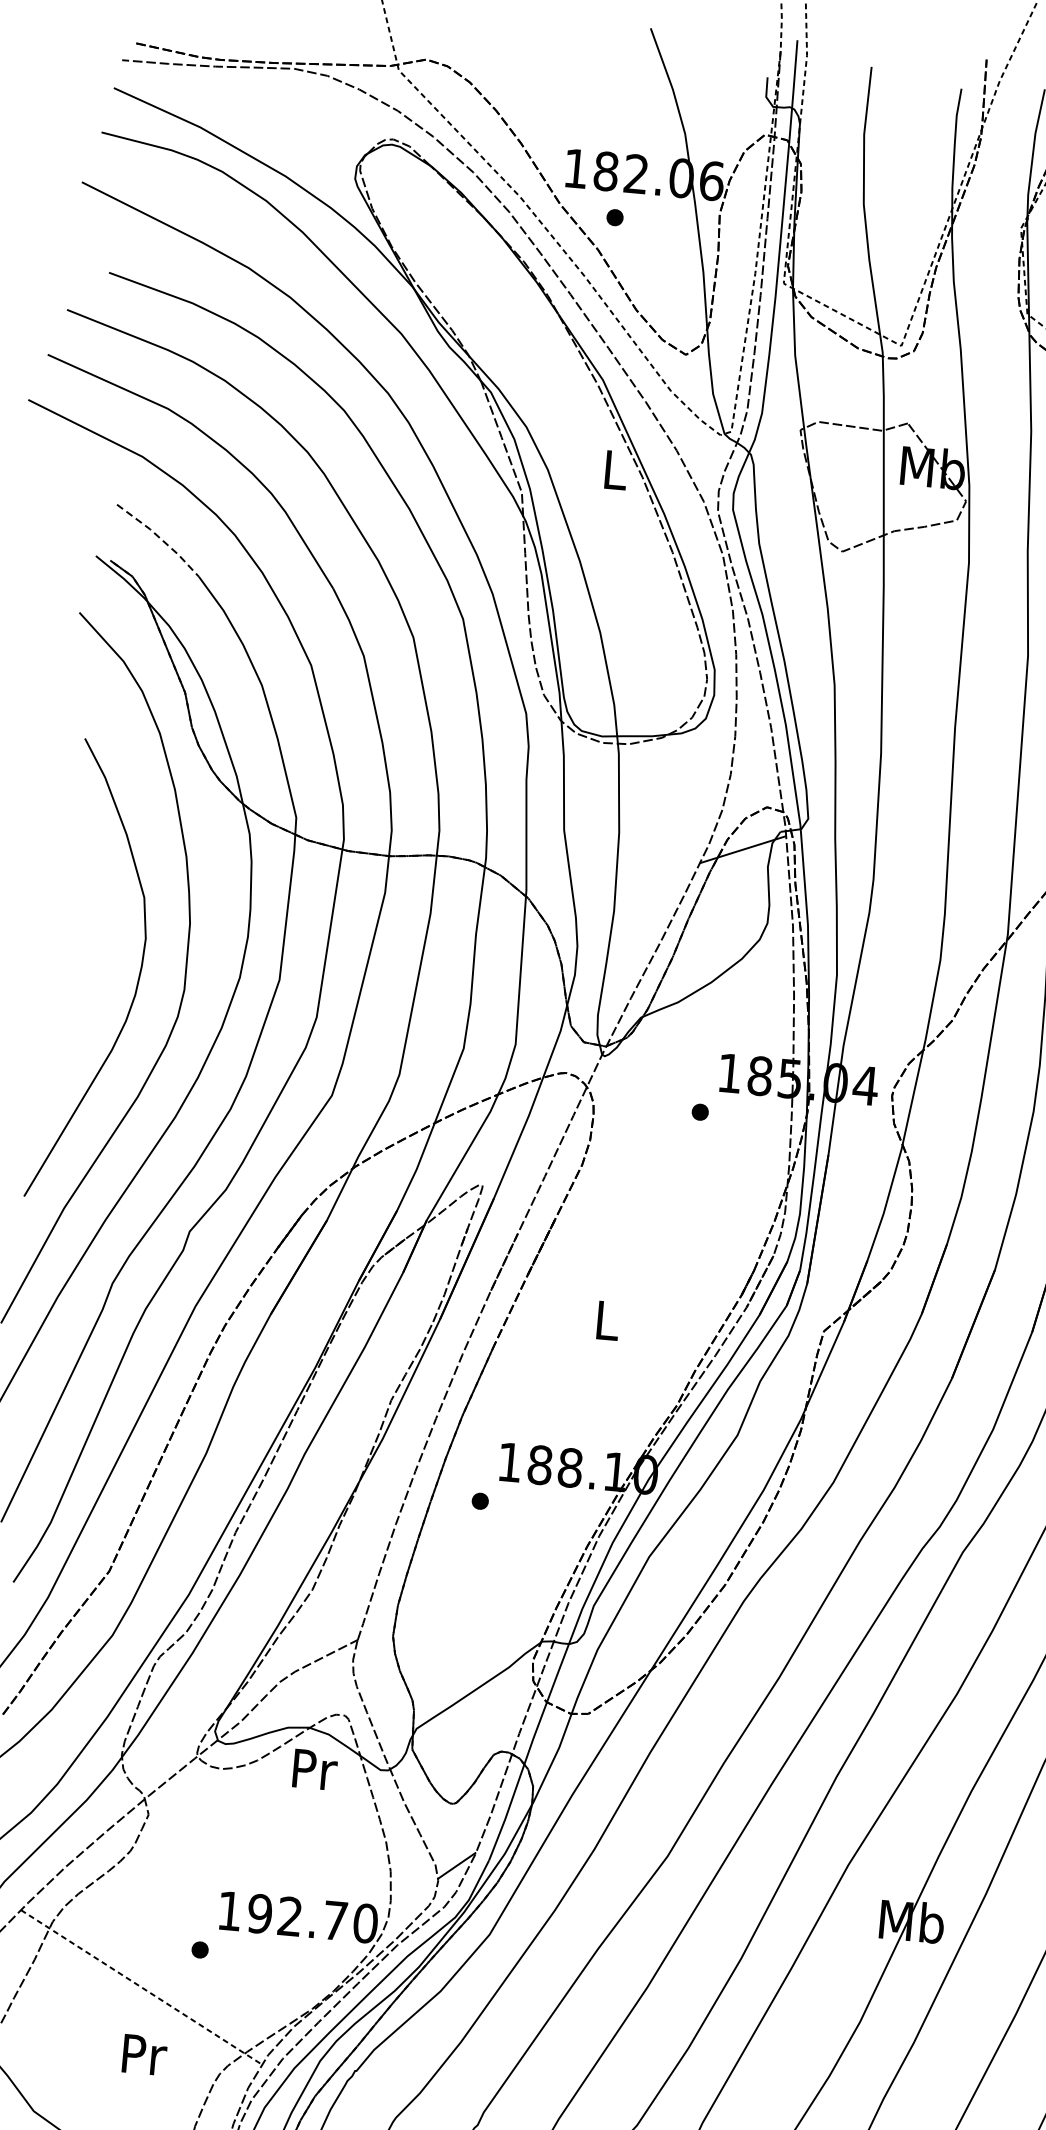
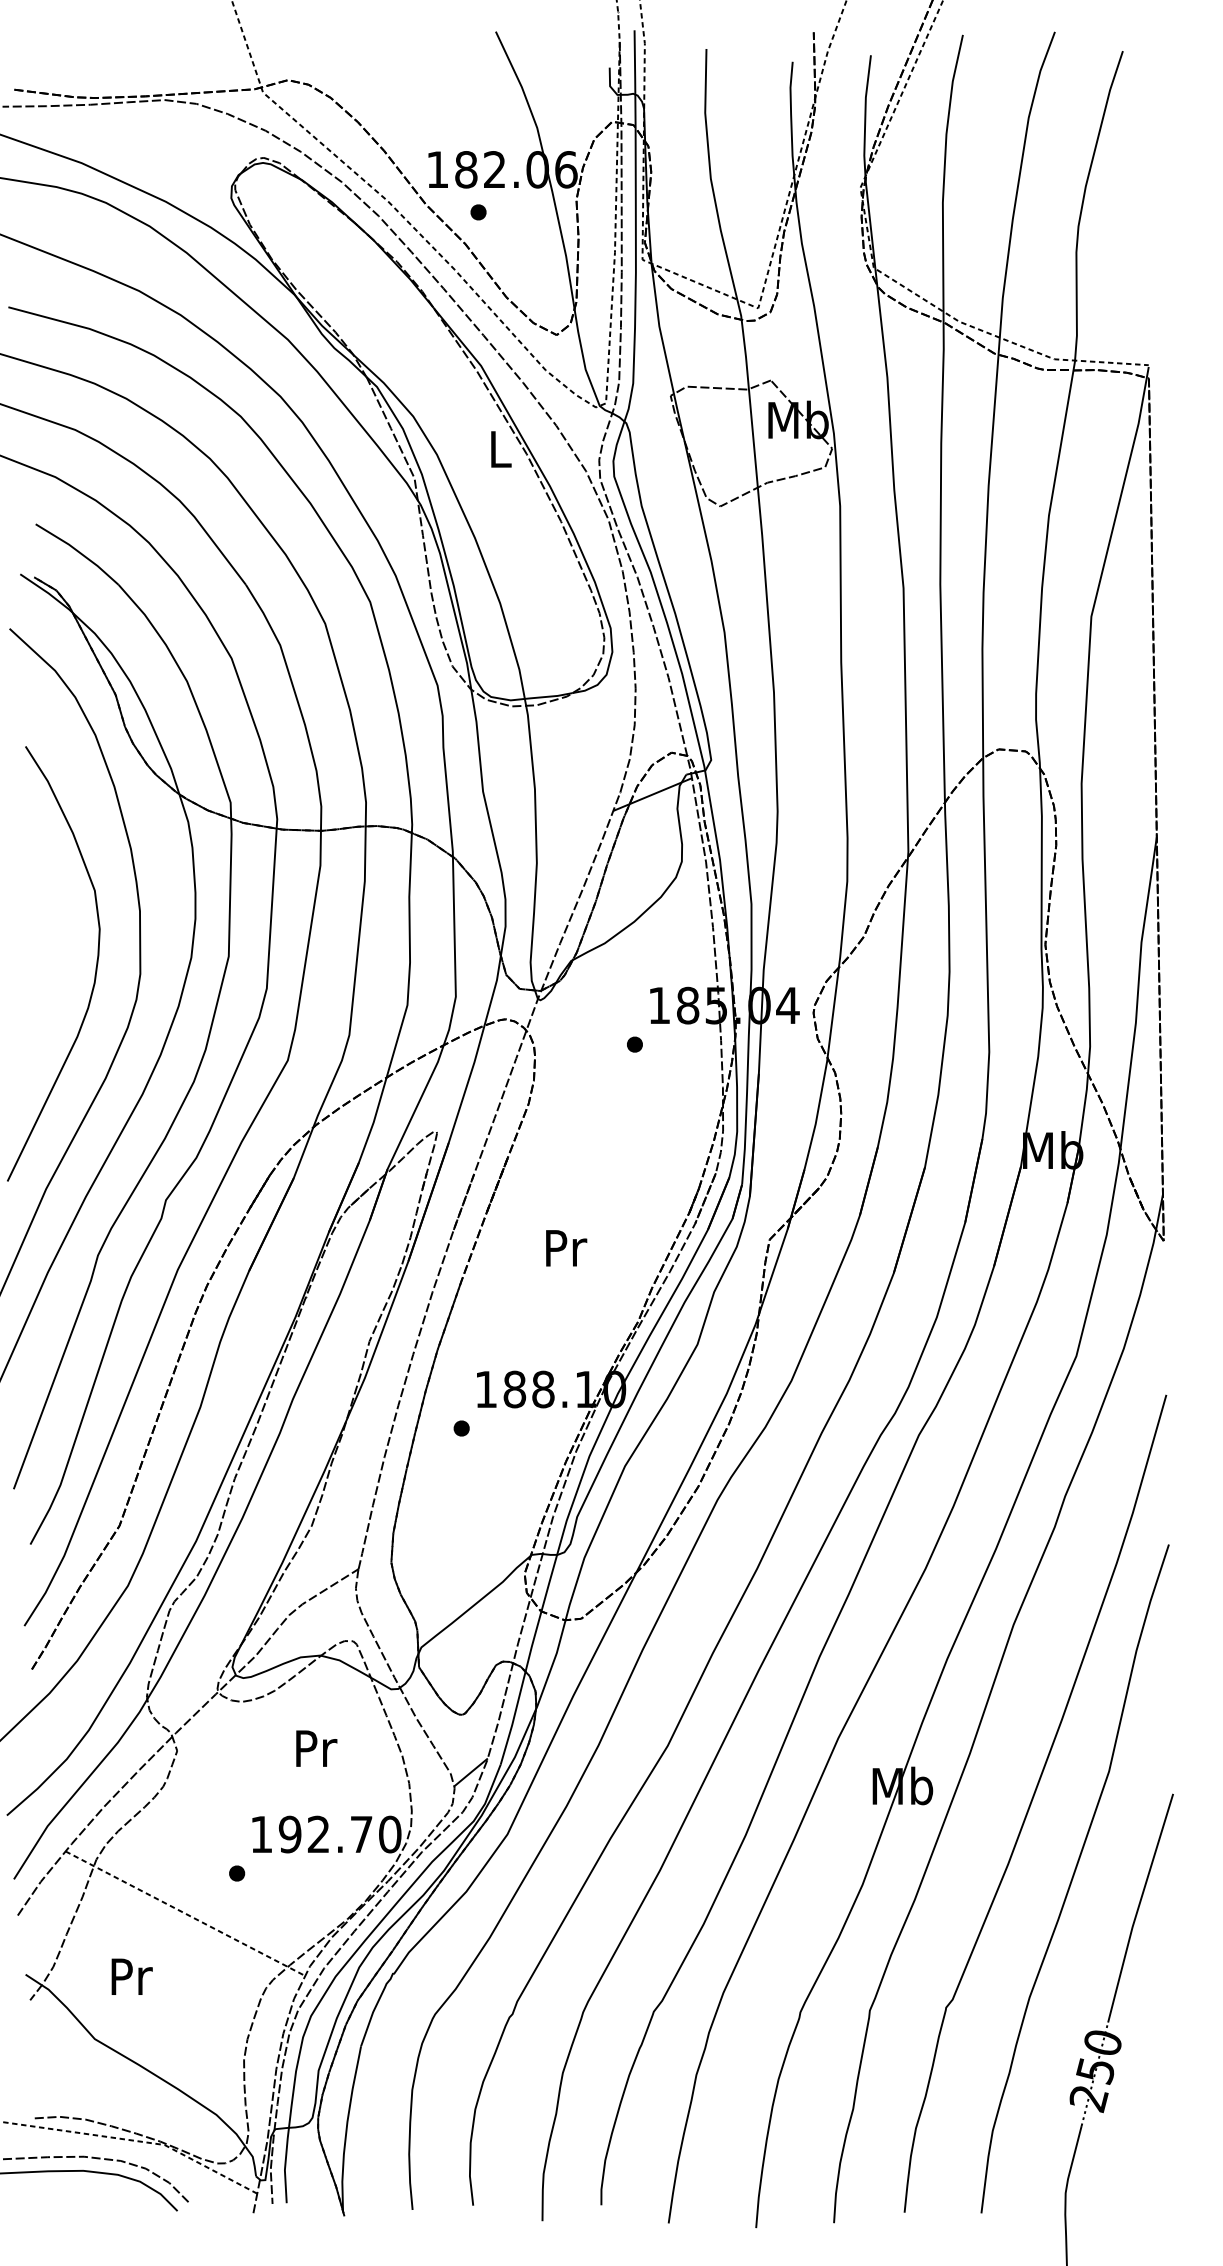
line: (160, 538) -> (79, 552), dashed -> solid
text: (608, 1321) -> (566, 1248), L -> Pr
text: (314, 1769) -> (316, 1748), moved
text: (144, 2054) -> (131, 1976), moved

